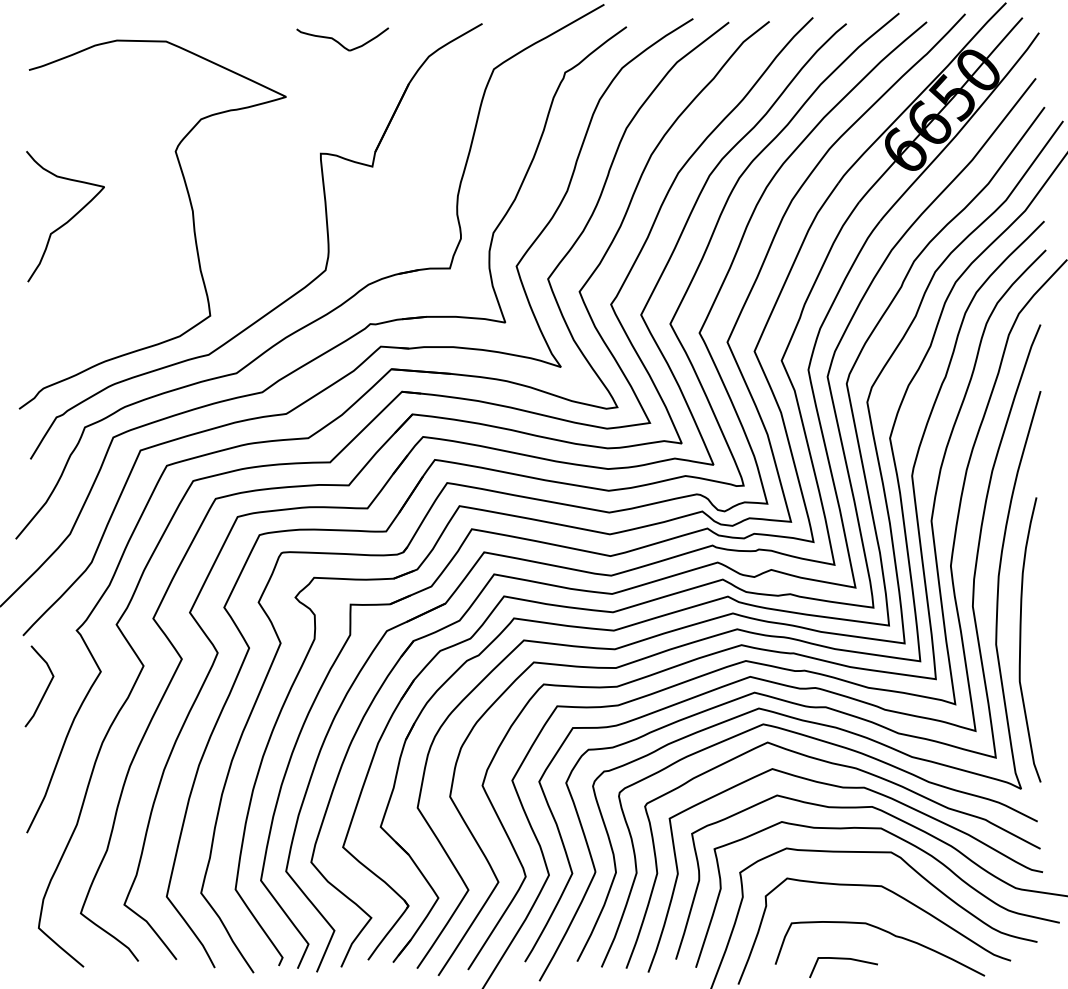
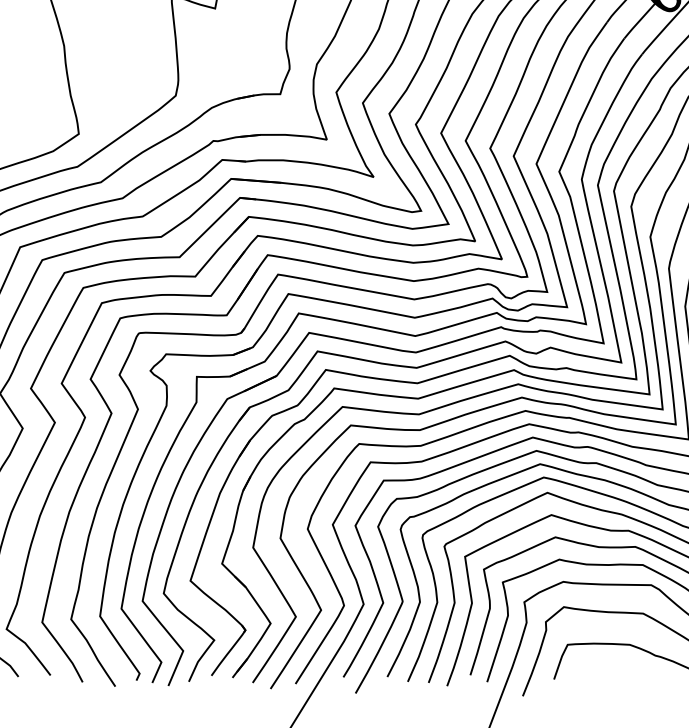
line: (843, 959) -> (611, 675), removed

